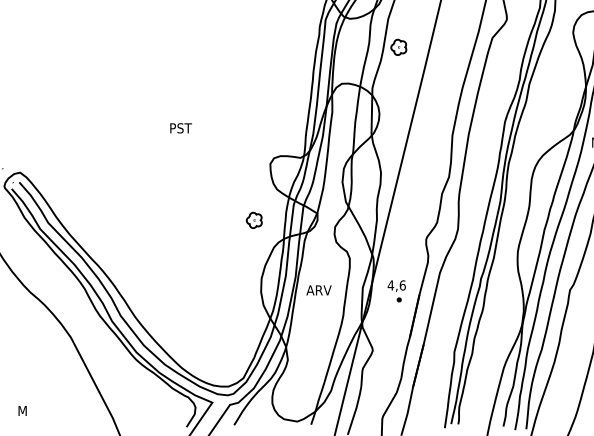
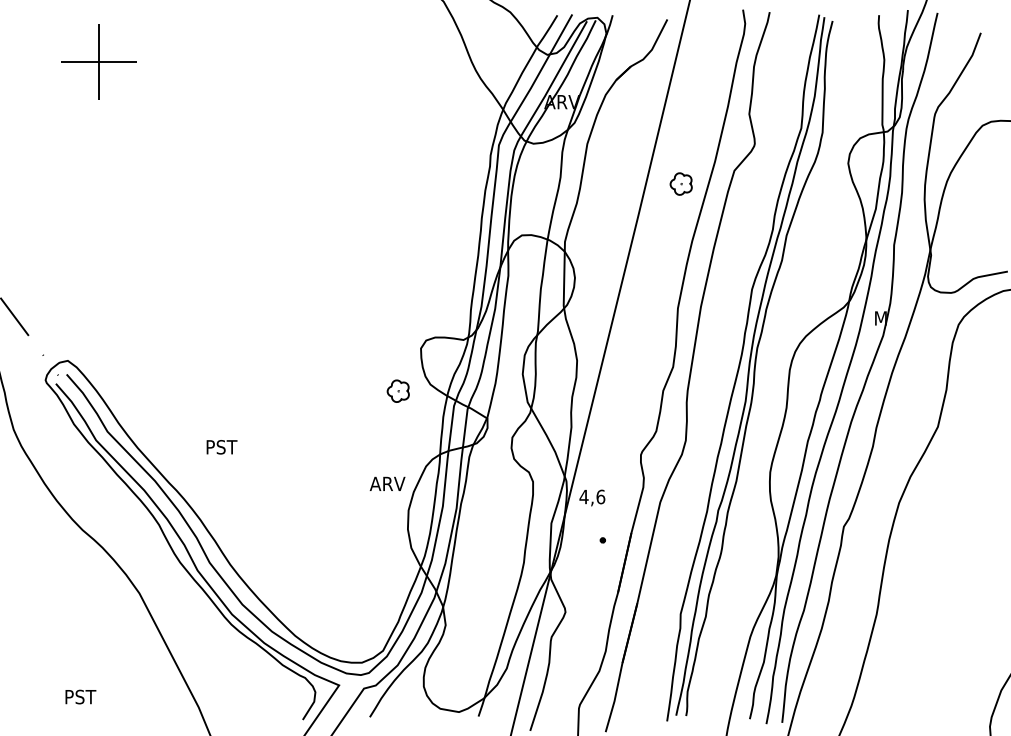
part: (398, 47) -> (680, 183), moved
text: (180, 128) -> (221, 447), moved
part: (253, 219) -> (397, 390), moved
text: (396, 285) -> (592, 497), moved
text: (318, 290) -> (387, 483), moved
text: (29, 410) -> (81, 696), M -> PST

